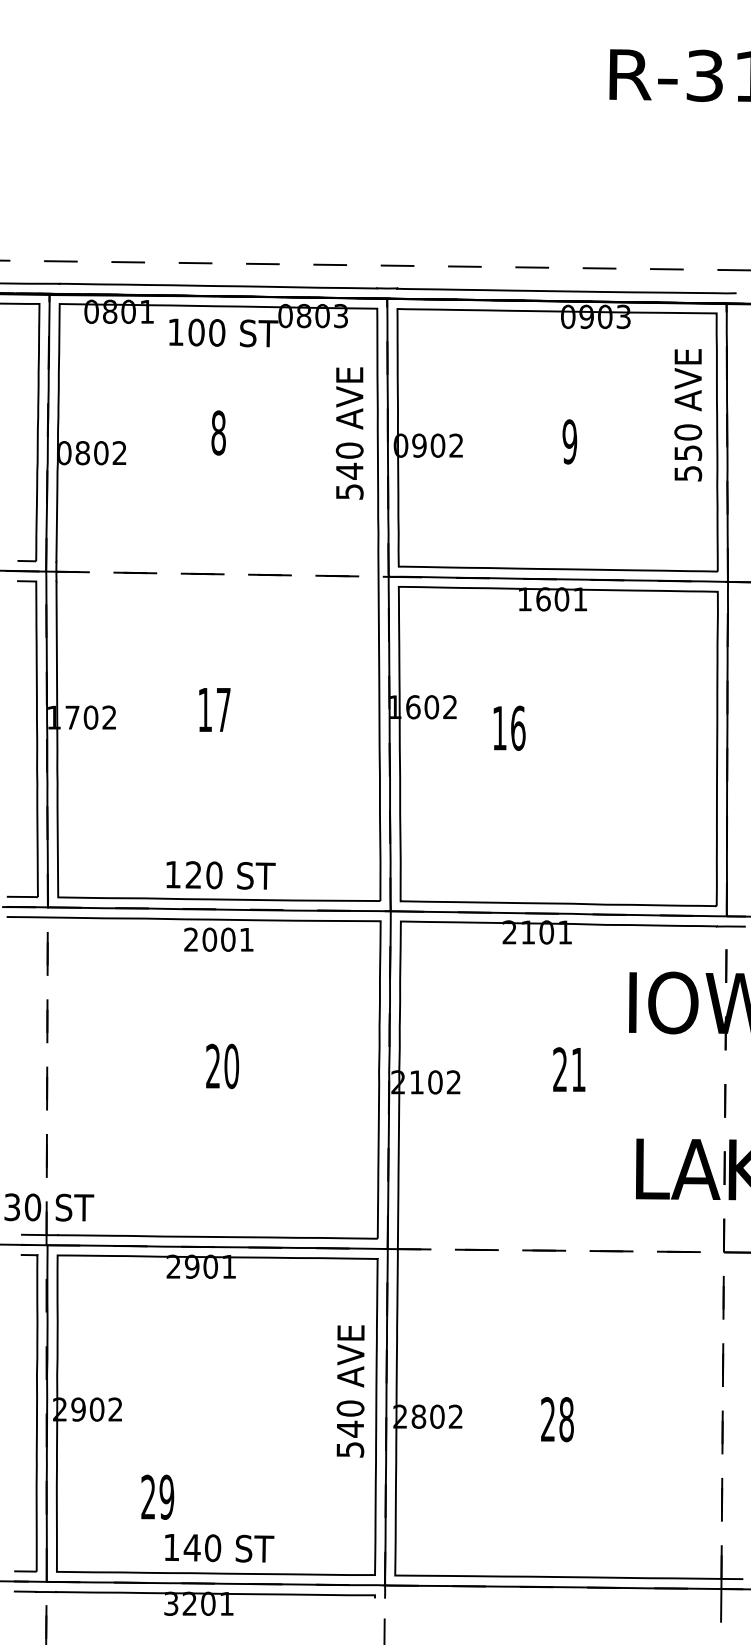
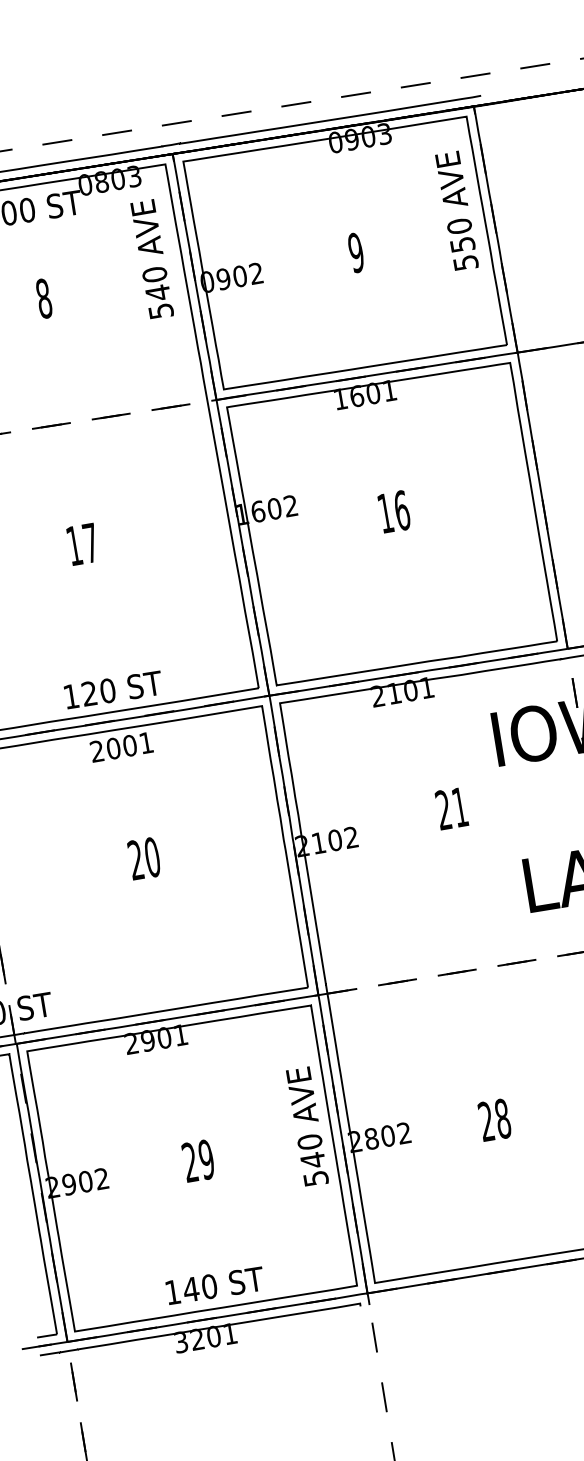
text: (349, 433) -> (151, 259), moved
text: (509, 727) -> (394, 511), moved
text: (157, 1496) -> (198, 1160), moved

